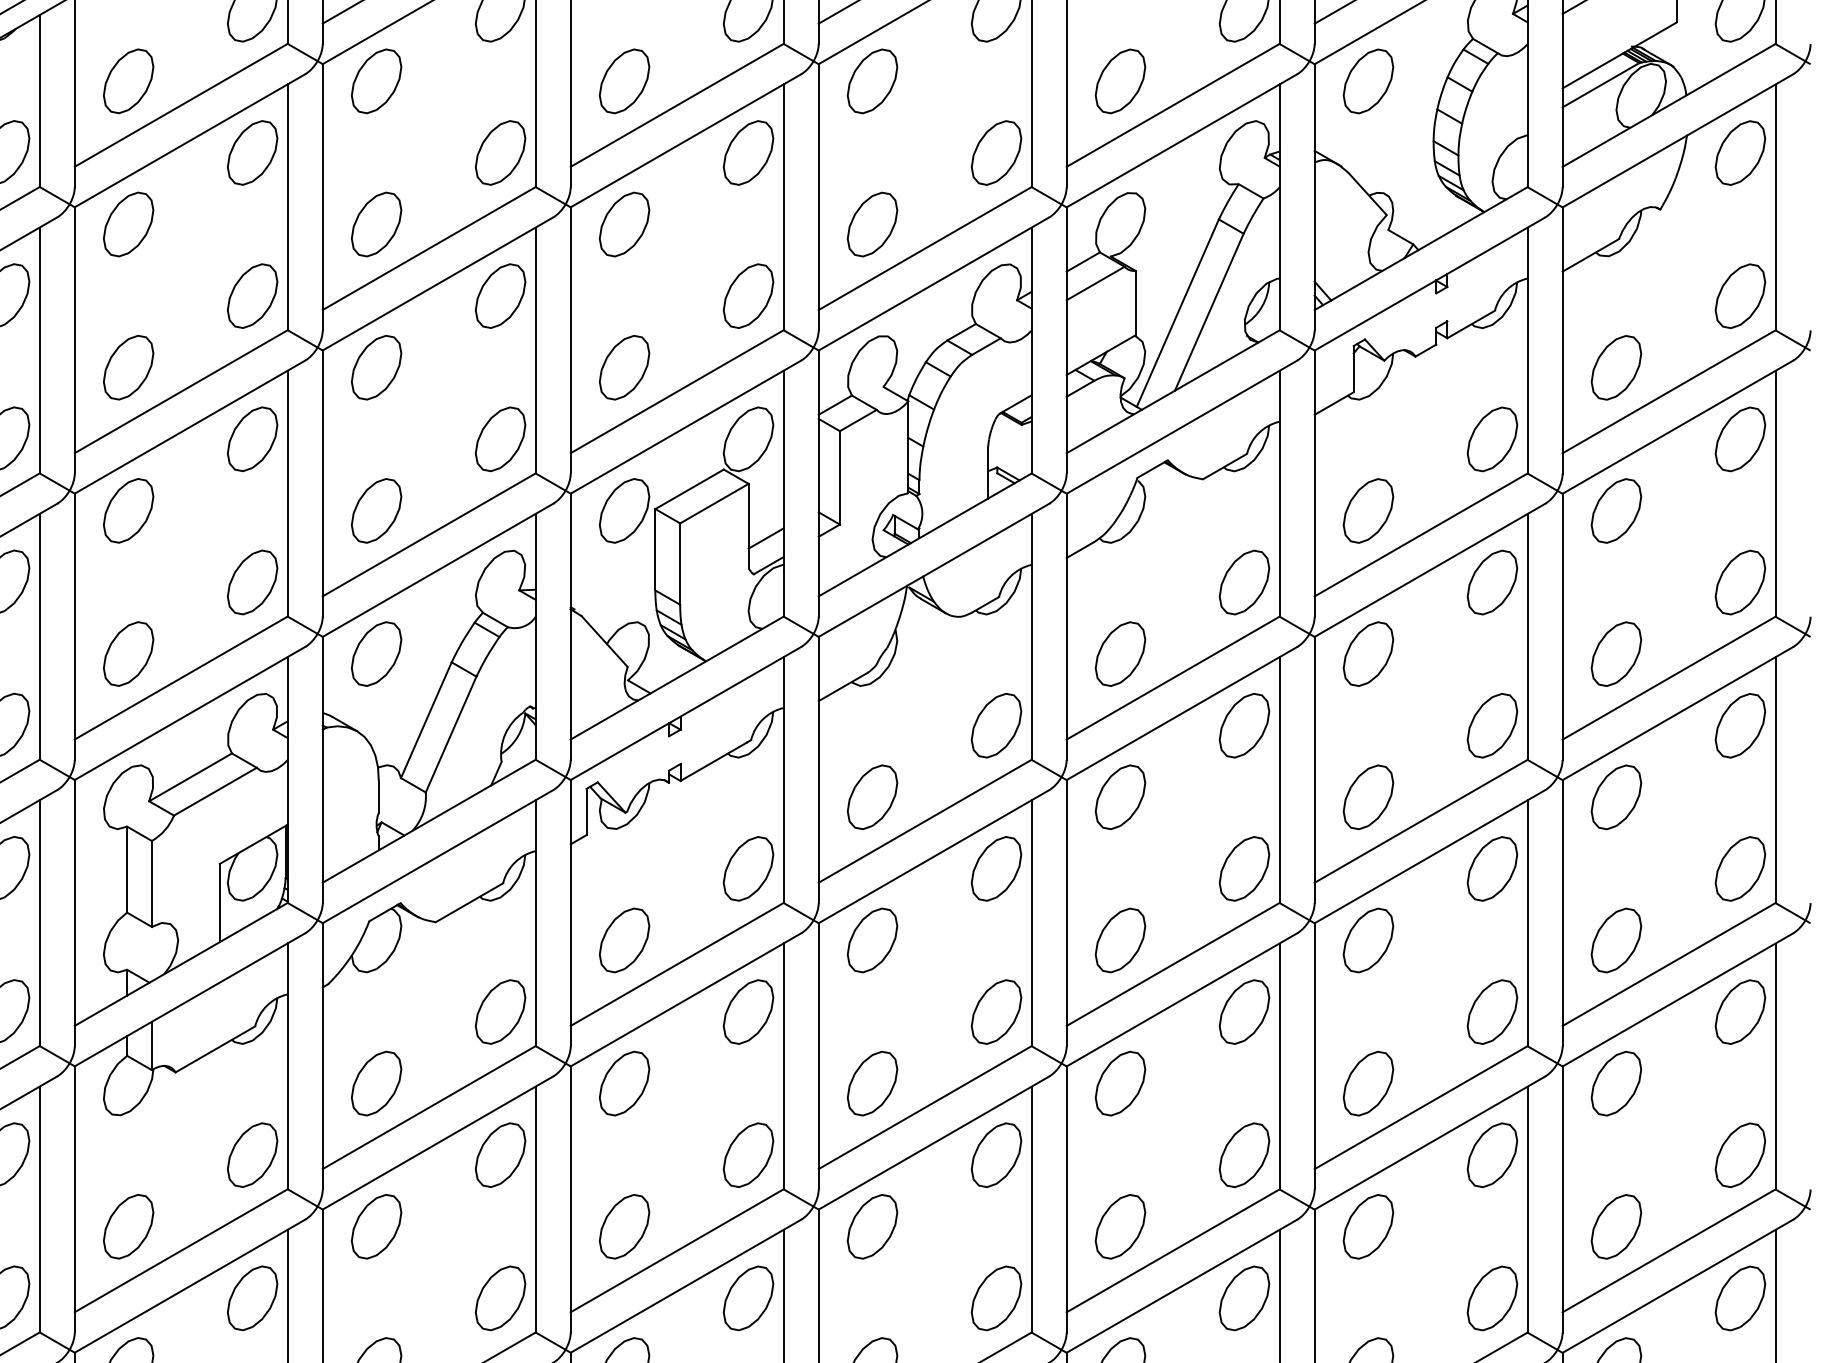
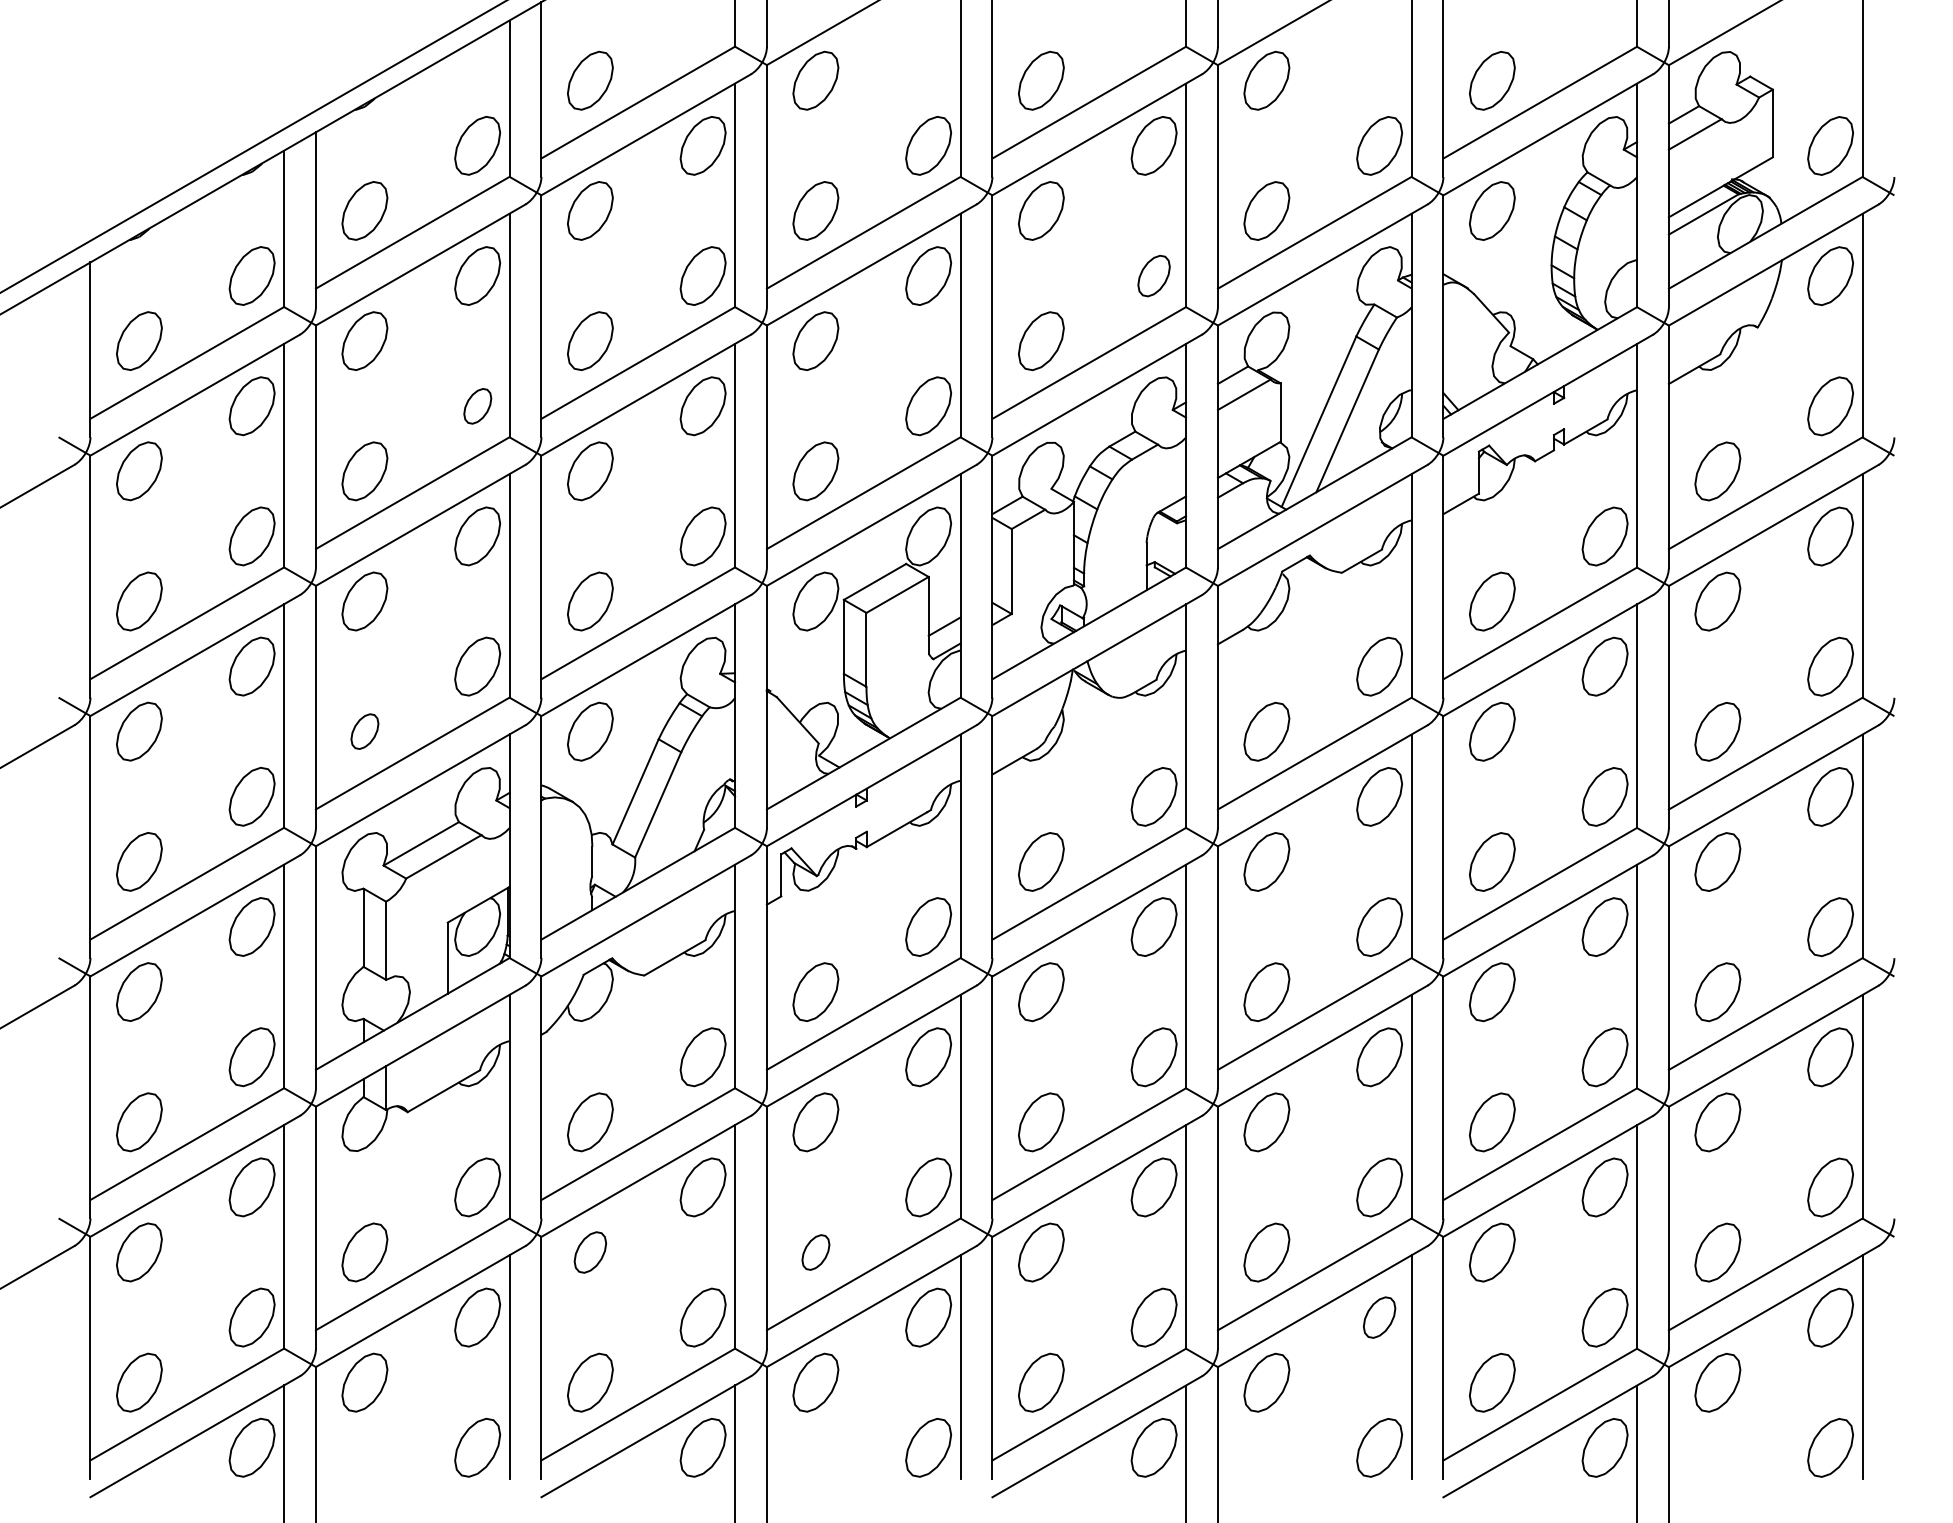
part: (995, 152) -> (1153, 275), size x0.7
part: (252, 296) -> (477, 406), size x0.6
part: (128, 653) -> (364, 731), size x0.6
part: (376, 1226) -> (590, 1252), size x0.7
part: (624, 1226) -> (815, 1252), size x0.6
part: (1244, 1298) -> (1379, 1317), size x0.7

